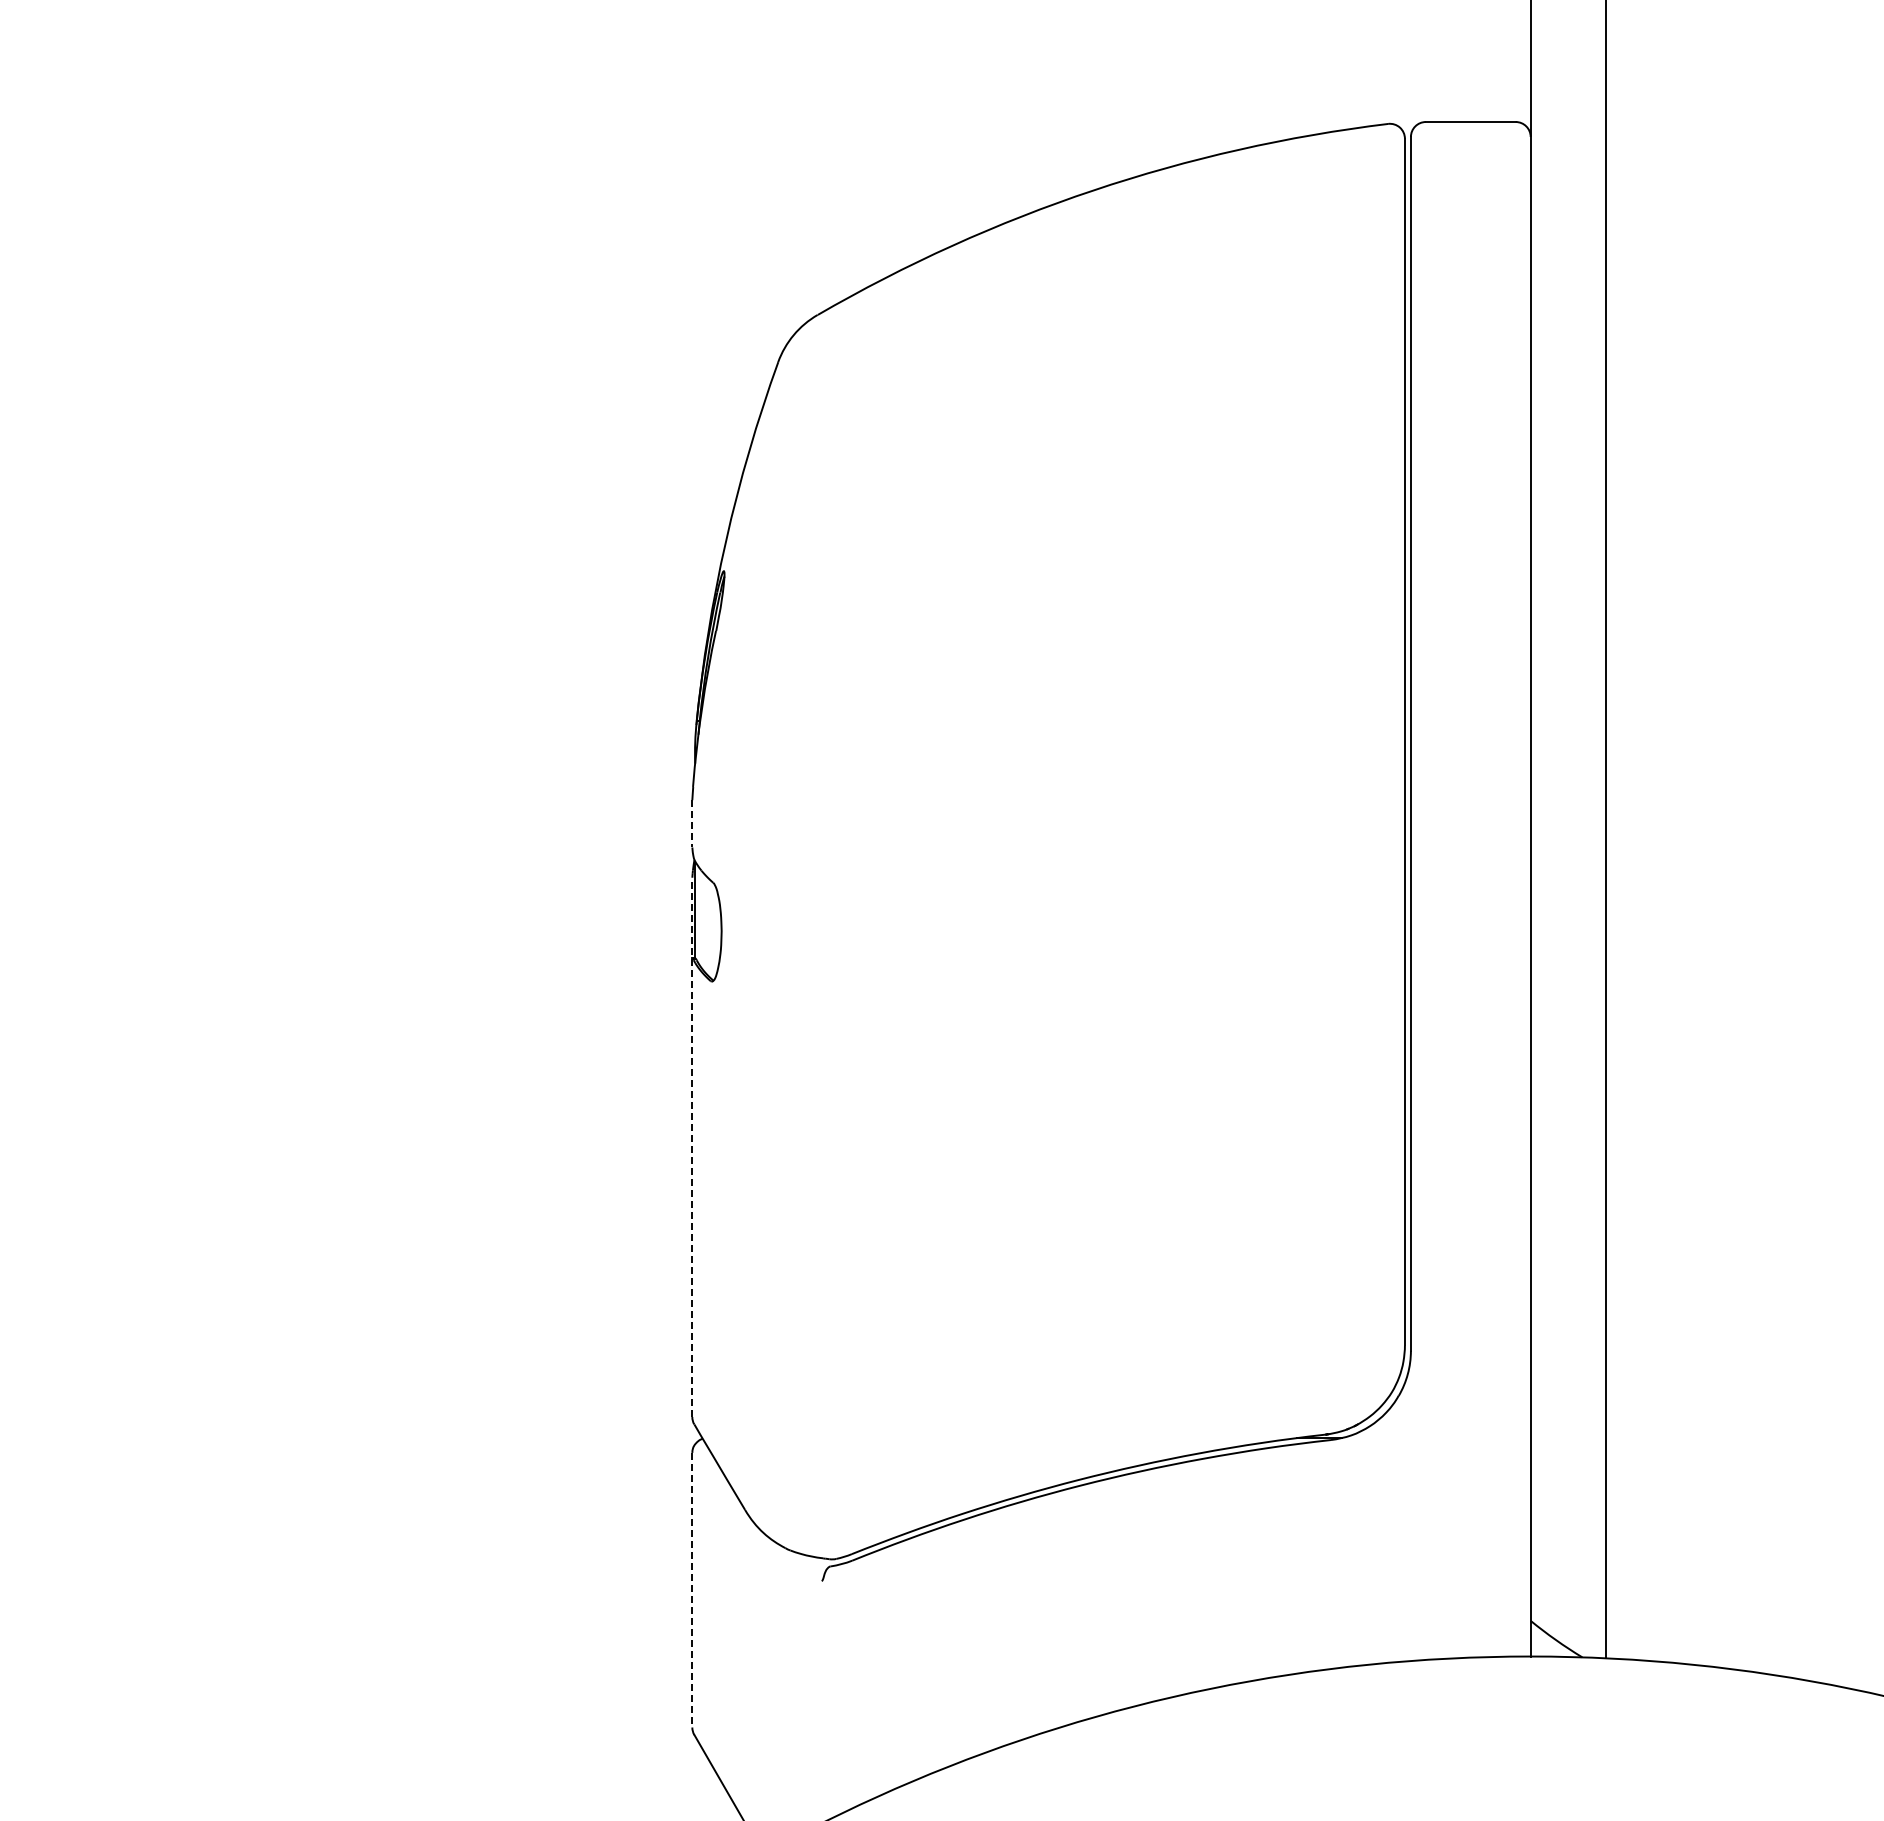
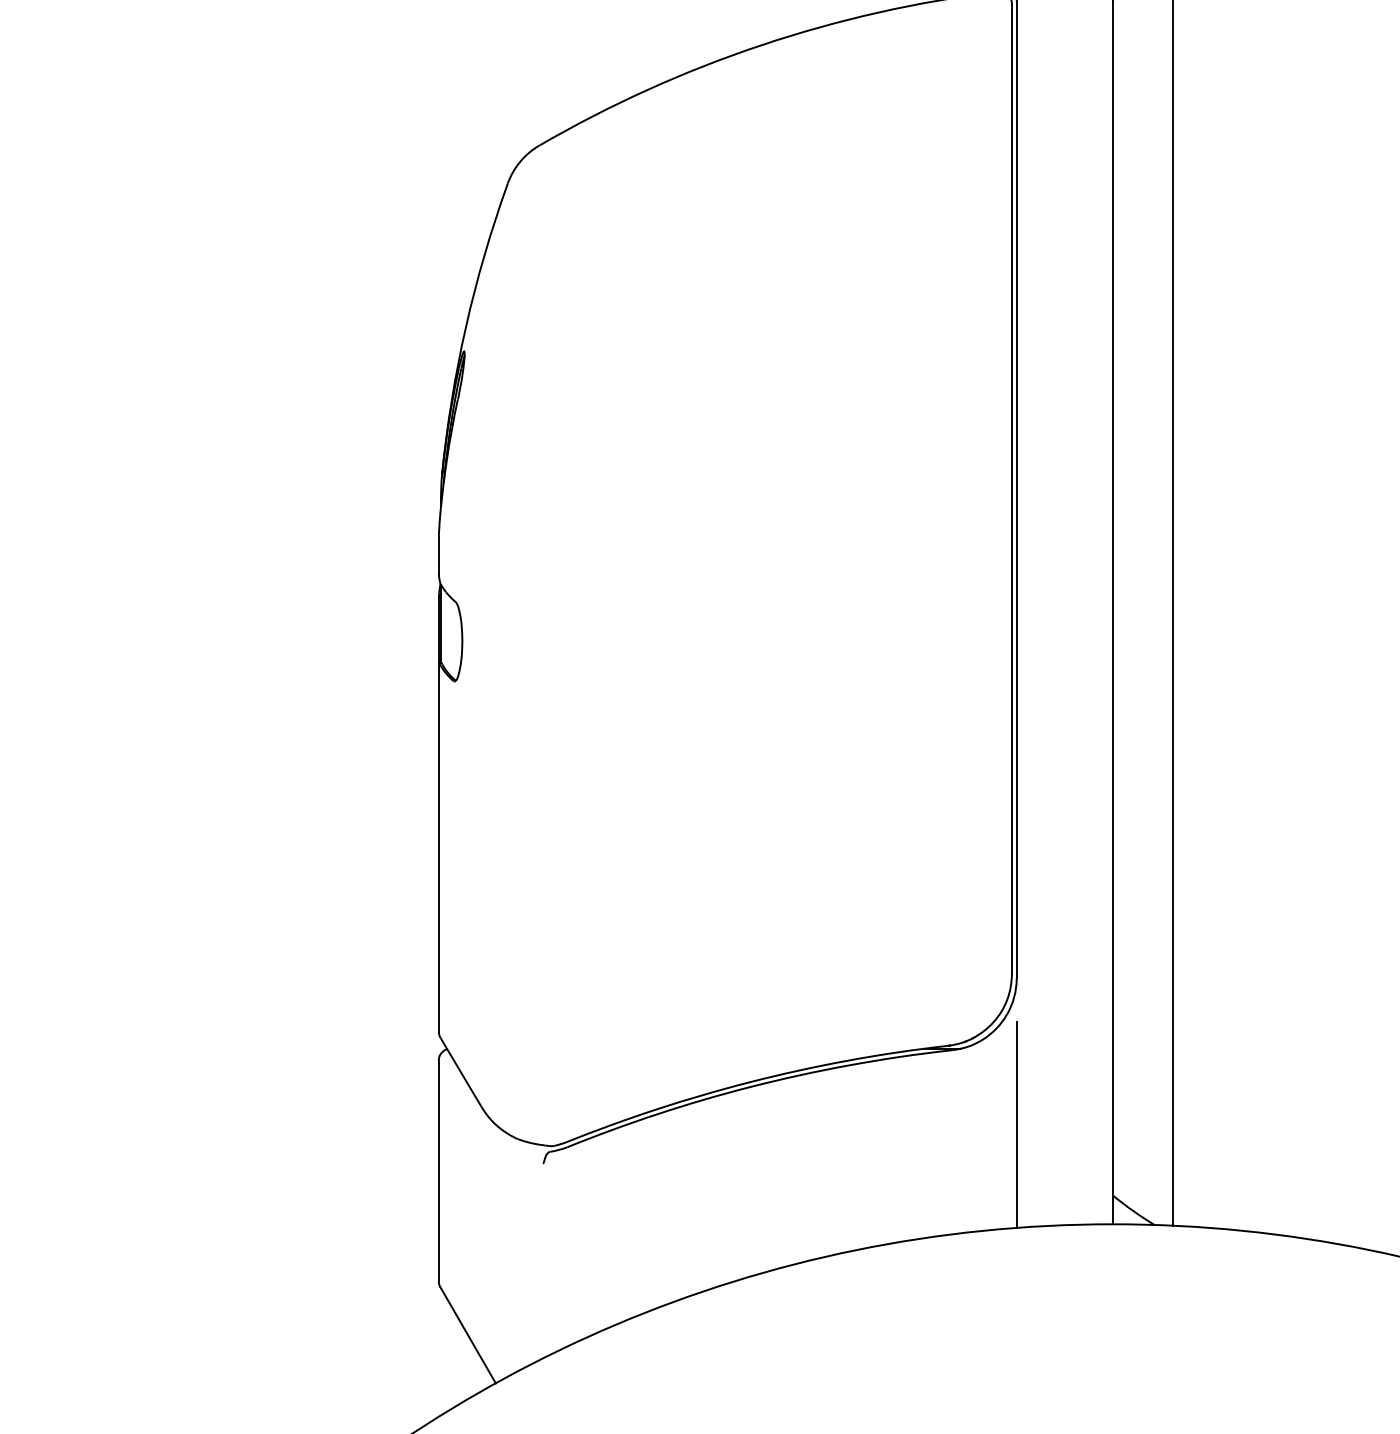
line: (692, 823) -> (438, 554), dashed -> solid
line: (692, 1147) -> (438, 814), dashed -> solid
line: (1410, 1532) -> (1016, 1124), added
line: (692, 1590) -> (438, 1171), dashed -> solid

